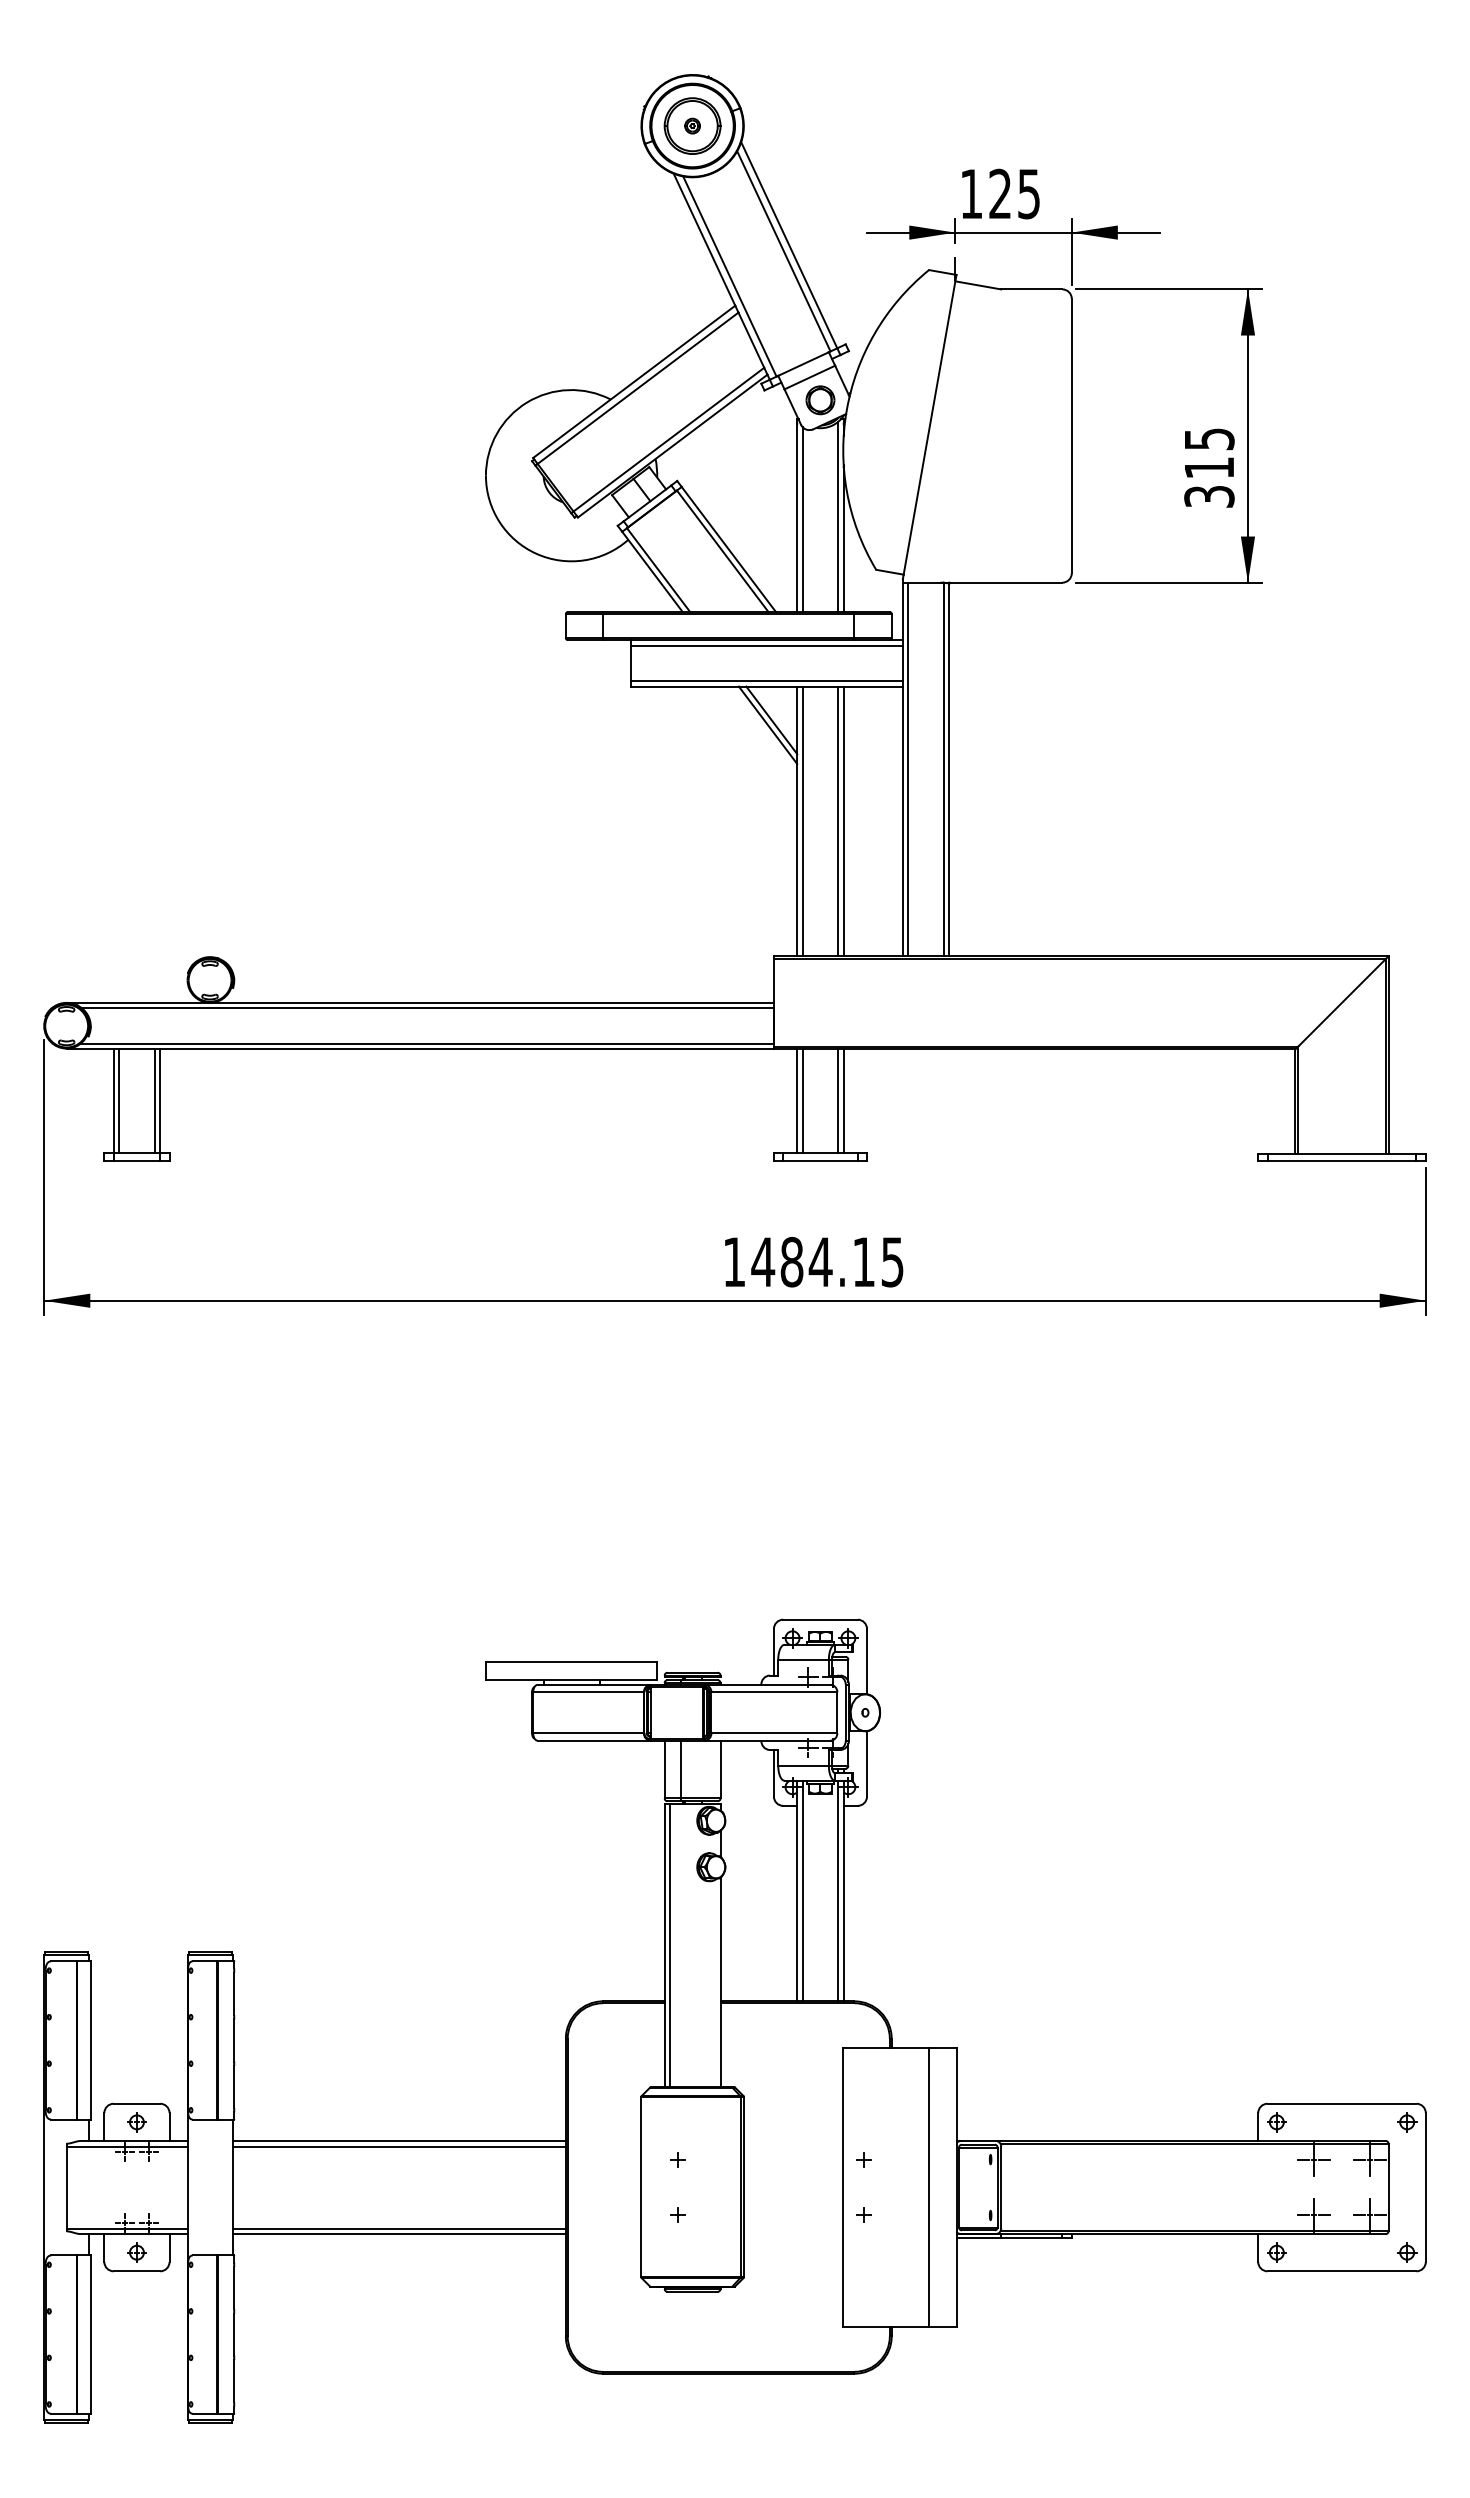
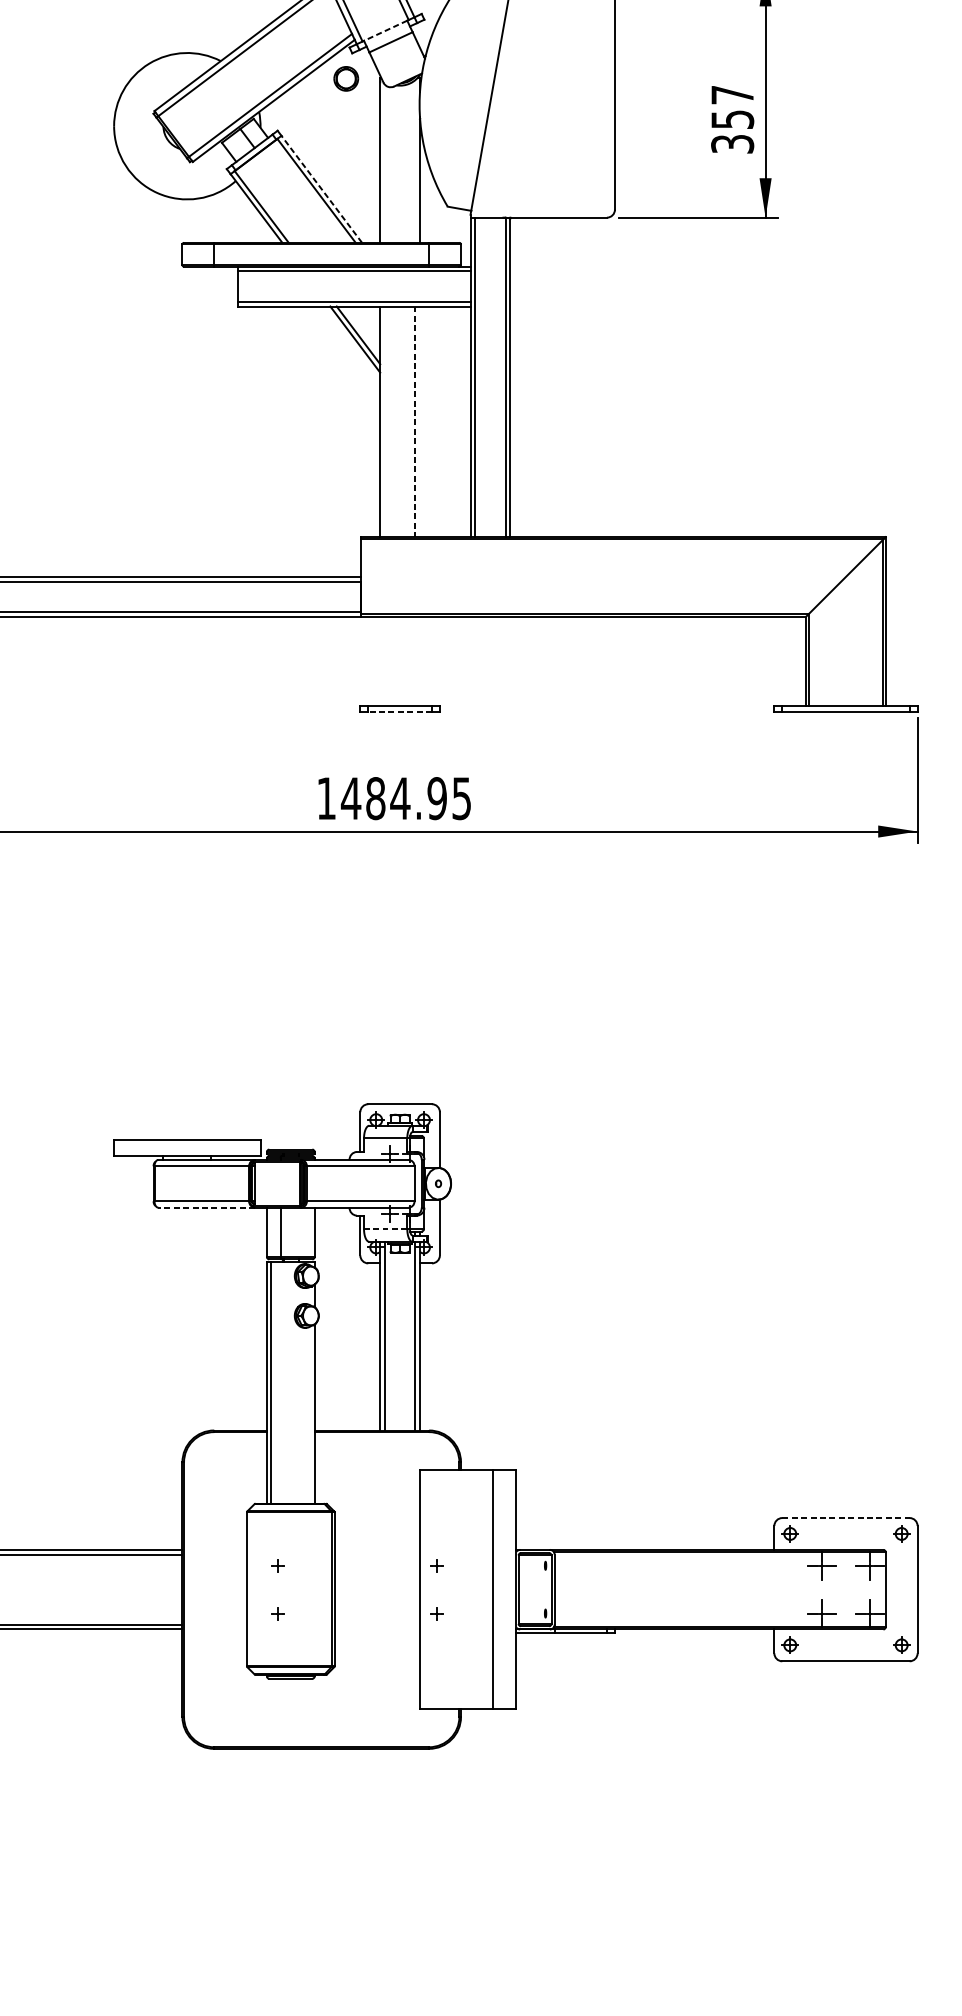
line: (803, 364) -> (385, 31), solid -> dashed
part: (820, 400) -> (346, 79), moved
text: (1209, 453) -> (732, 107), 315 -> 357
line: (838, 516) -> (415, 161), removed
line: (802, 519) -> (384, 163), removed
line: (728, 549) -> (321, 189), solid -> dashed
line: (802, 821) -> (384, 421), removed
line: (838, 821) -> (415, 421), solid -> dashed
line: (843, 821) -> (419, 421), removed
line: (797, 1101) -> (380, 661), removed
line: (802, 1101) -> (384, 661), removed
line: (838, 1101) -> (415, 661), removed
line: (843, 1101) -> (419, 661), removed
line: (819, 1160) -> (399, 711), solid -> dashed
text: (863, 1261) -> (436, 798), 1484.15 -> 1484.95
line: (593, 1740) -> (206, 1207), solid -> dashed
line: (803, 1765) -> (385, 1228), solid -> dashed
line: (1342, 2103) -> (846, 1517), solid -> dashed

